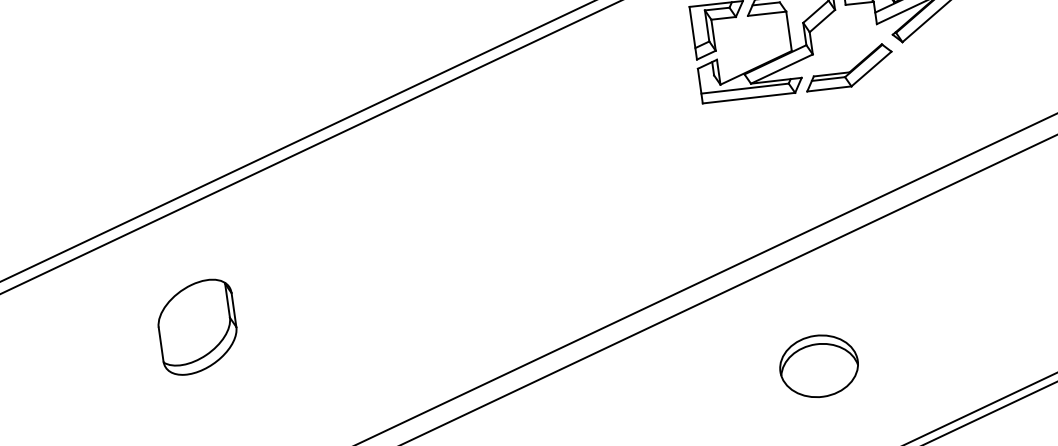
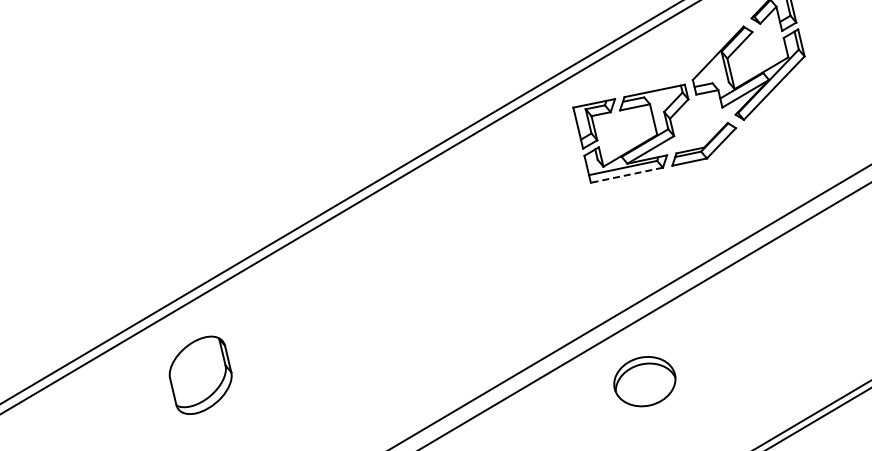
line: (748, 98) -> (626, 175), solid -> dashed
part: (197, 326) -> (200, 374), moved
part: (818, 366) -> (644, 381), moved

